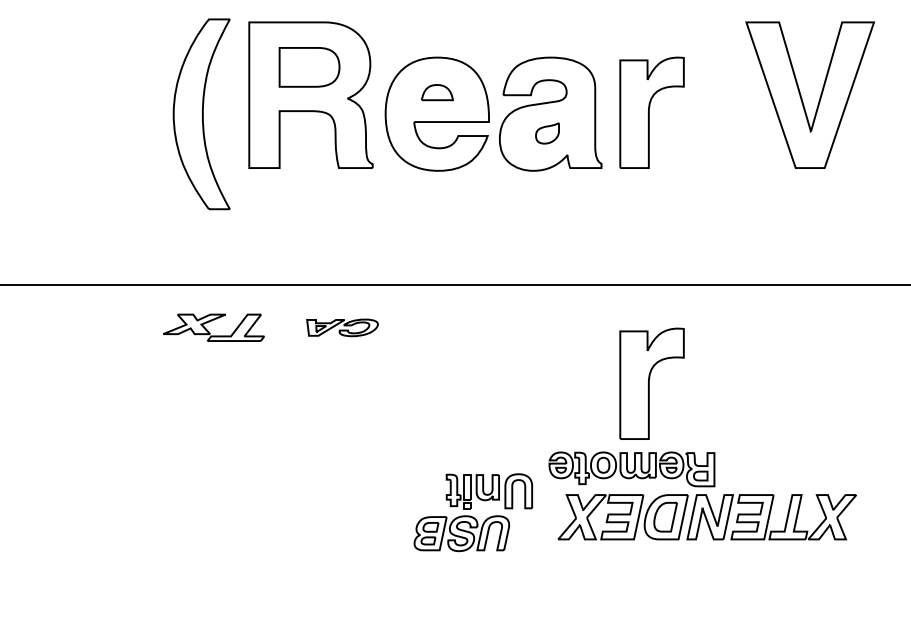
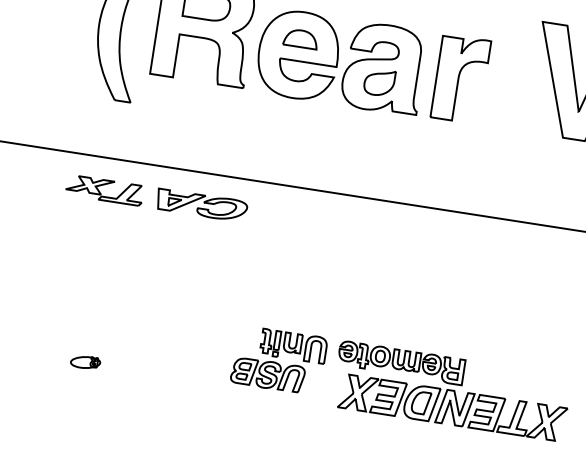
part: (437, 92) -> (301, 38), size x1.43
part: (547, 133) -> (379, 82), size x1.67
part: (342, 327) -> (201, 205), size x1.67
part: (651, 383) -> (428, 283), removed
part: (702, 495) -> (451, 390), moved
part: (223, 553) -> (85, 362), added

